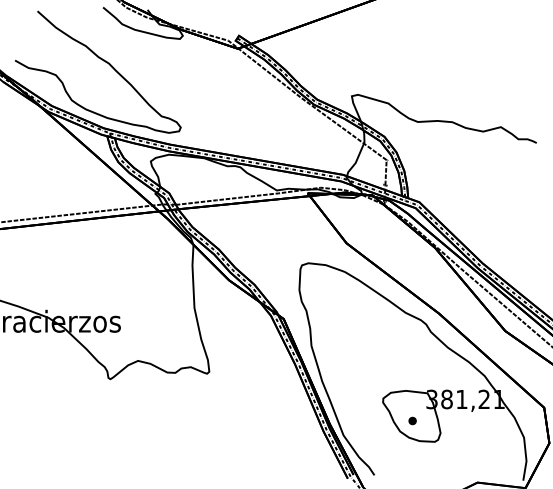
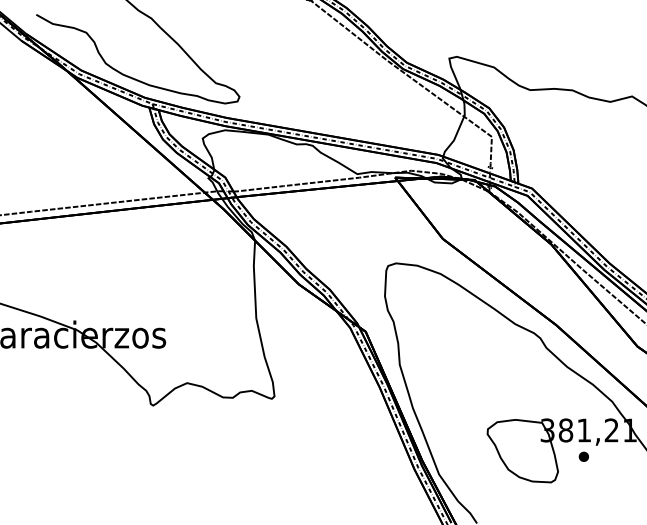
part: (412, 420) -> (583, 456), moved

